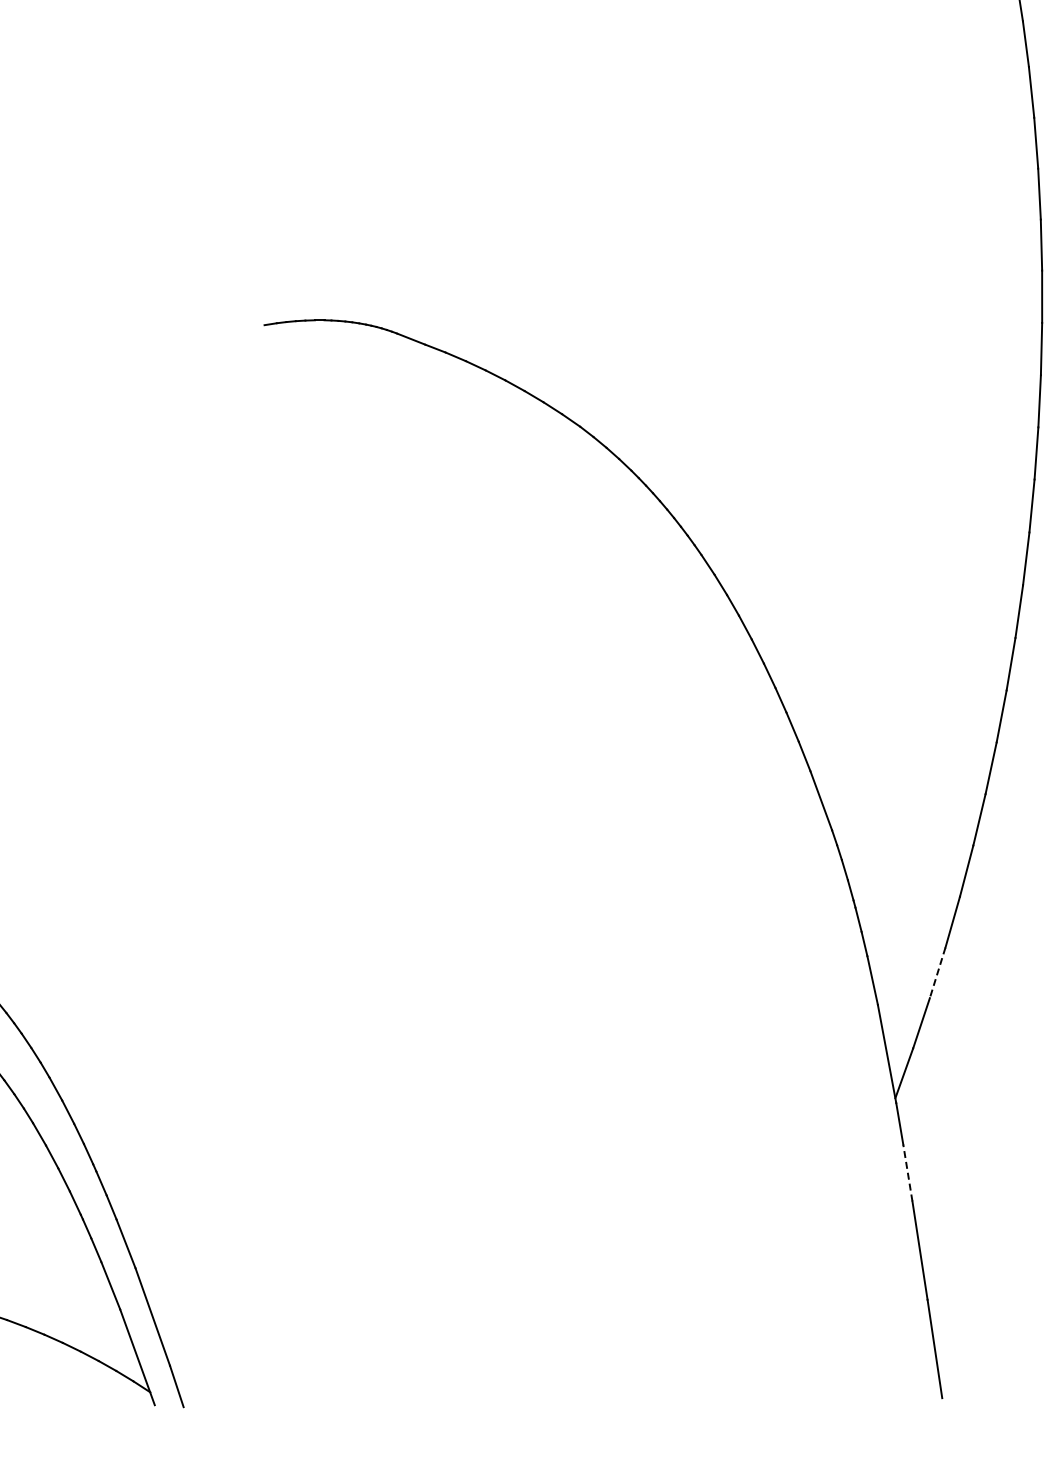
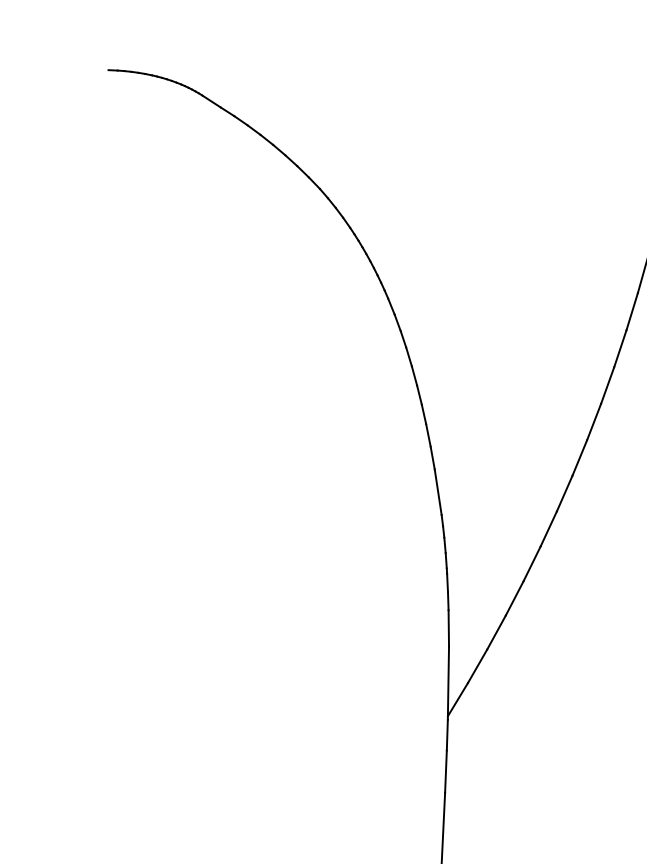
line: (937, 973) -> (496, 632), dashed -> solid
line: (907, 1173) -> (445, 771), dashed -> solid

